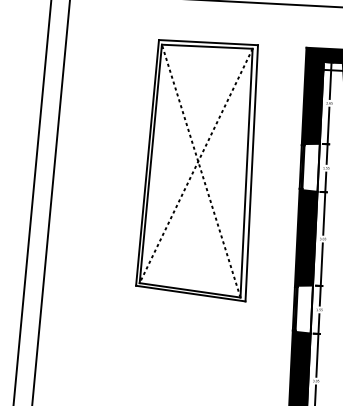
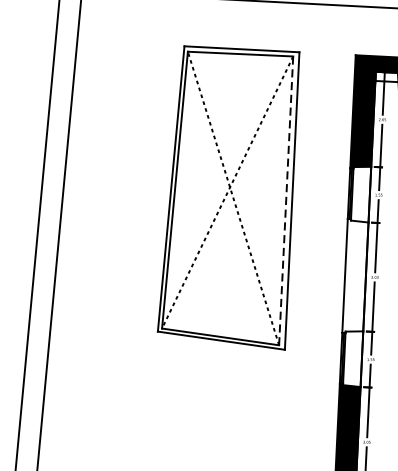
line: (246, 173) -> (286, 201), solid -> dashed
fill: (305, 237) -> (354, 275), removed

